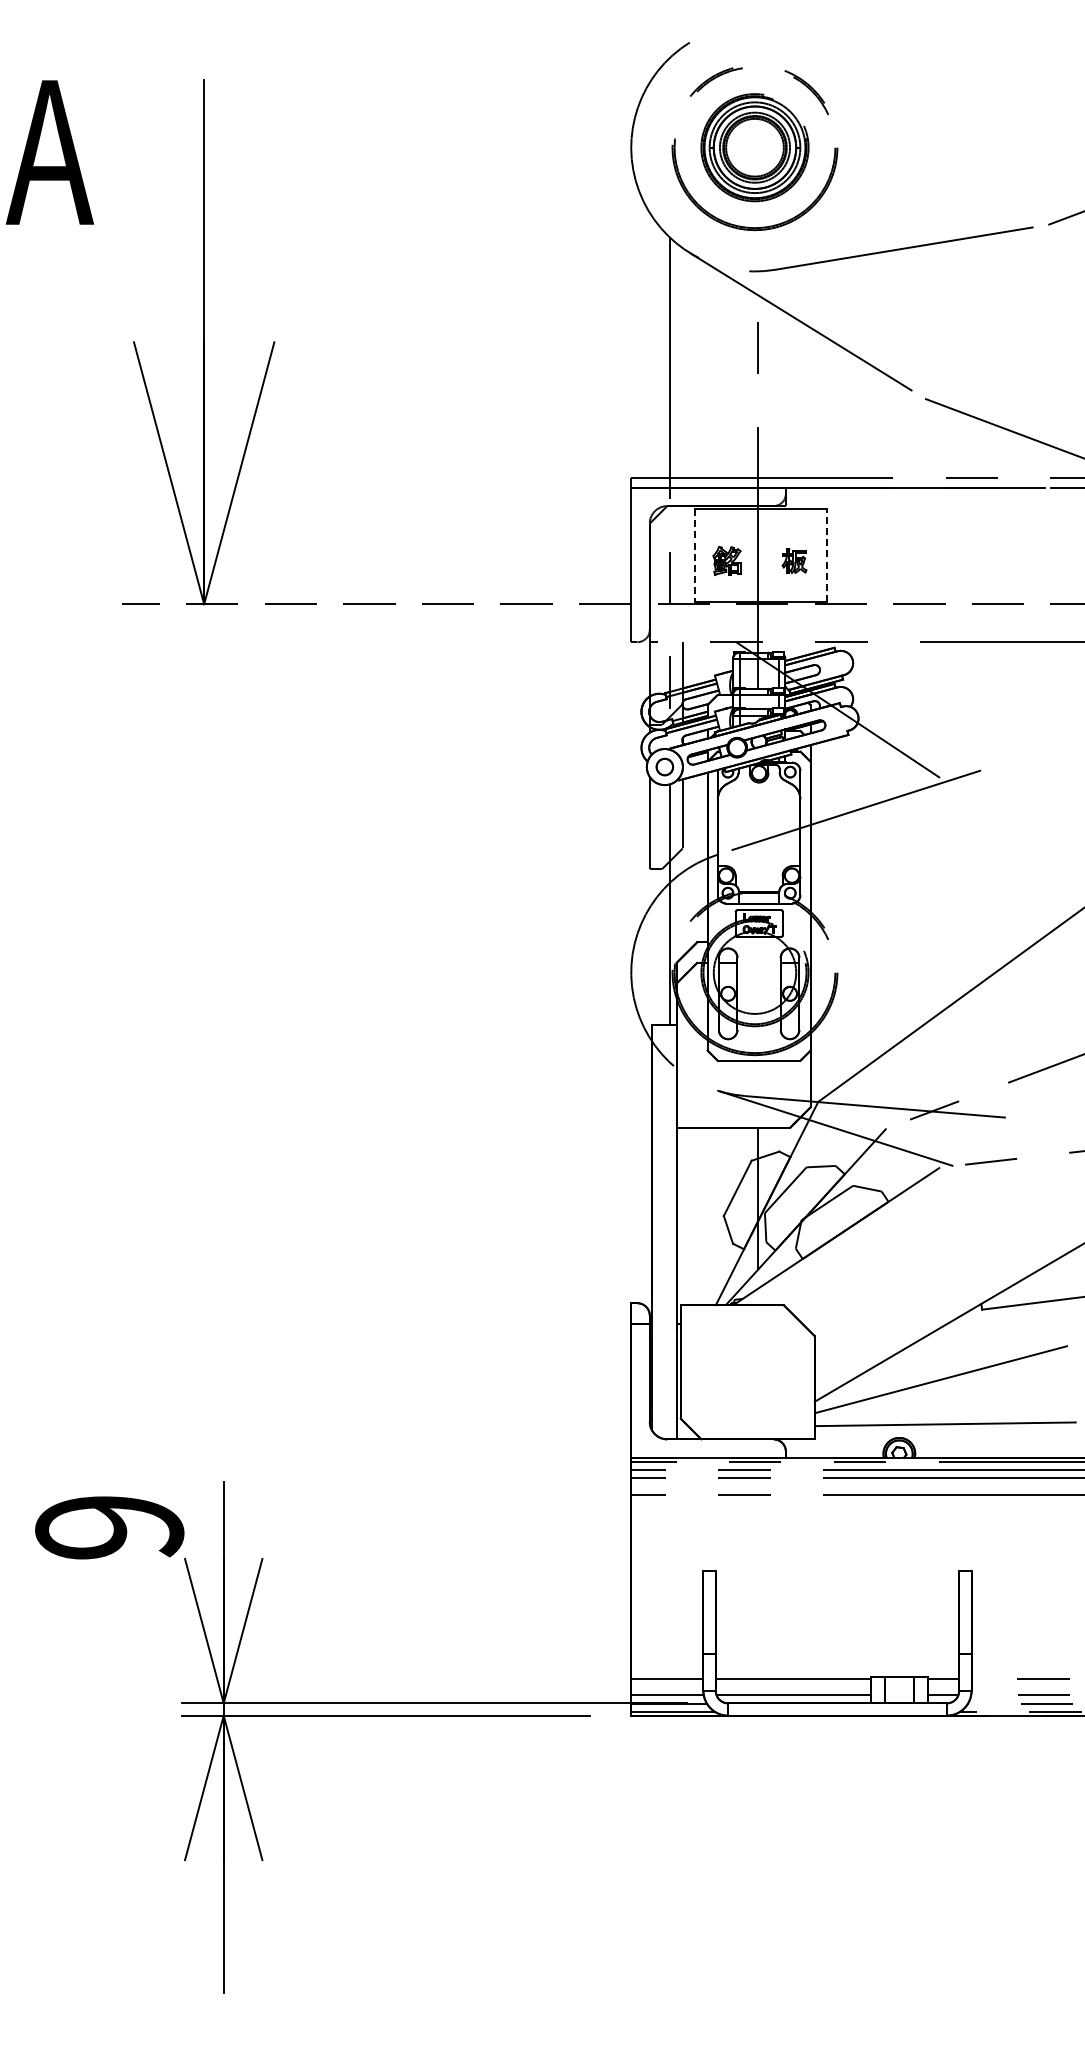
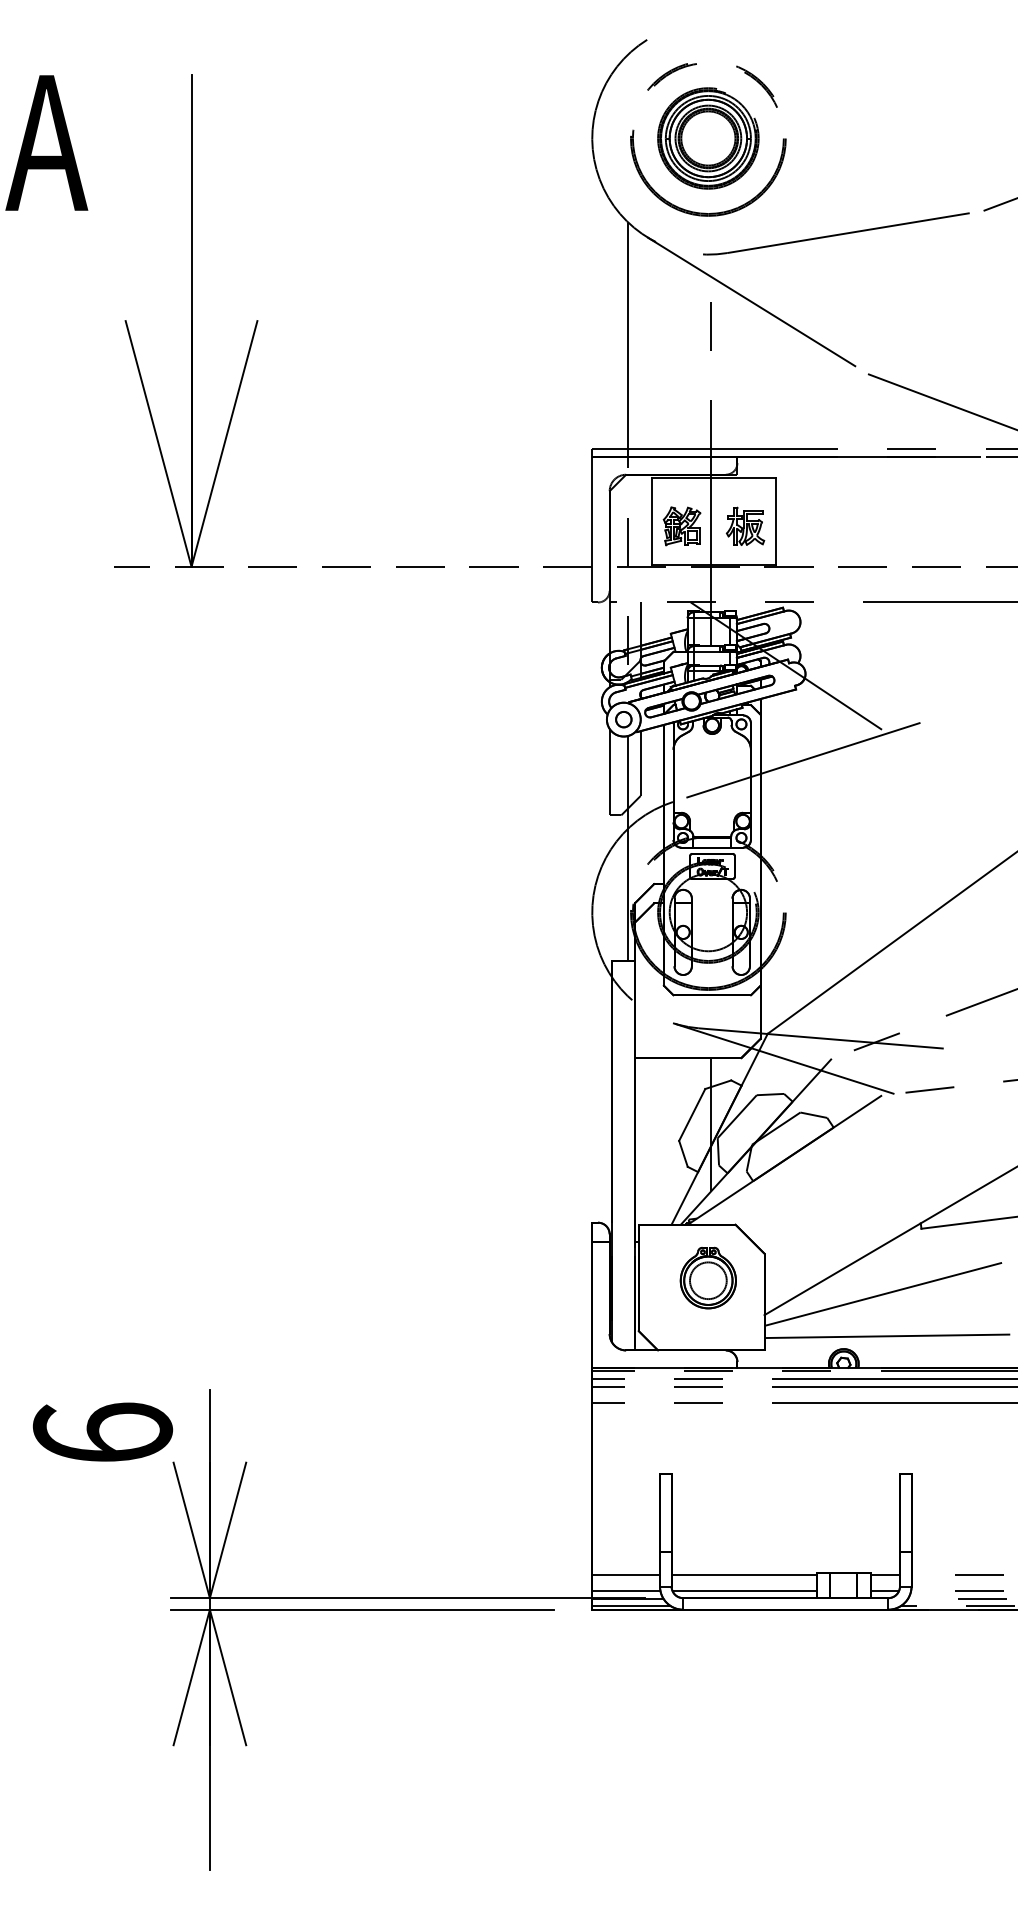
line: (827, 555) -> (776, 521), dashed -> solid
line: (695, 556) -> (652, 522), dashed -> solid
part: (726, 560) -> (681, 525), size x1.43
part: (794, 560) -> (745, 525), size x1.67
part: (754, 1362) -> (707, 1278), added
text: (109, 1527) -> (102, 1433), 9 -> 6

